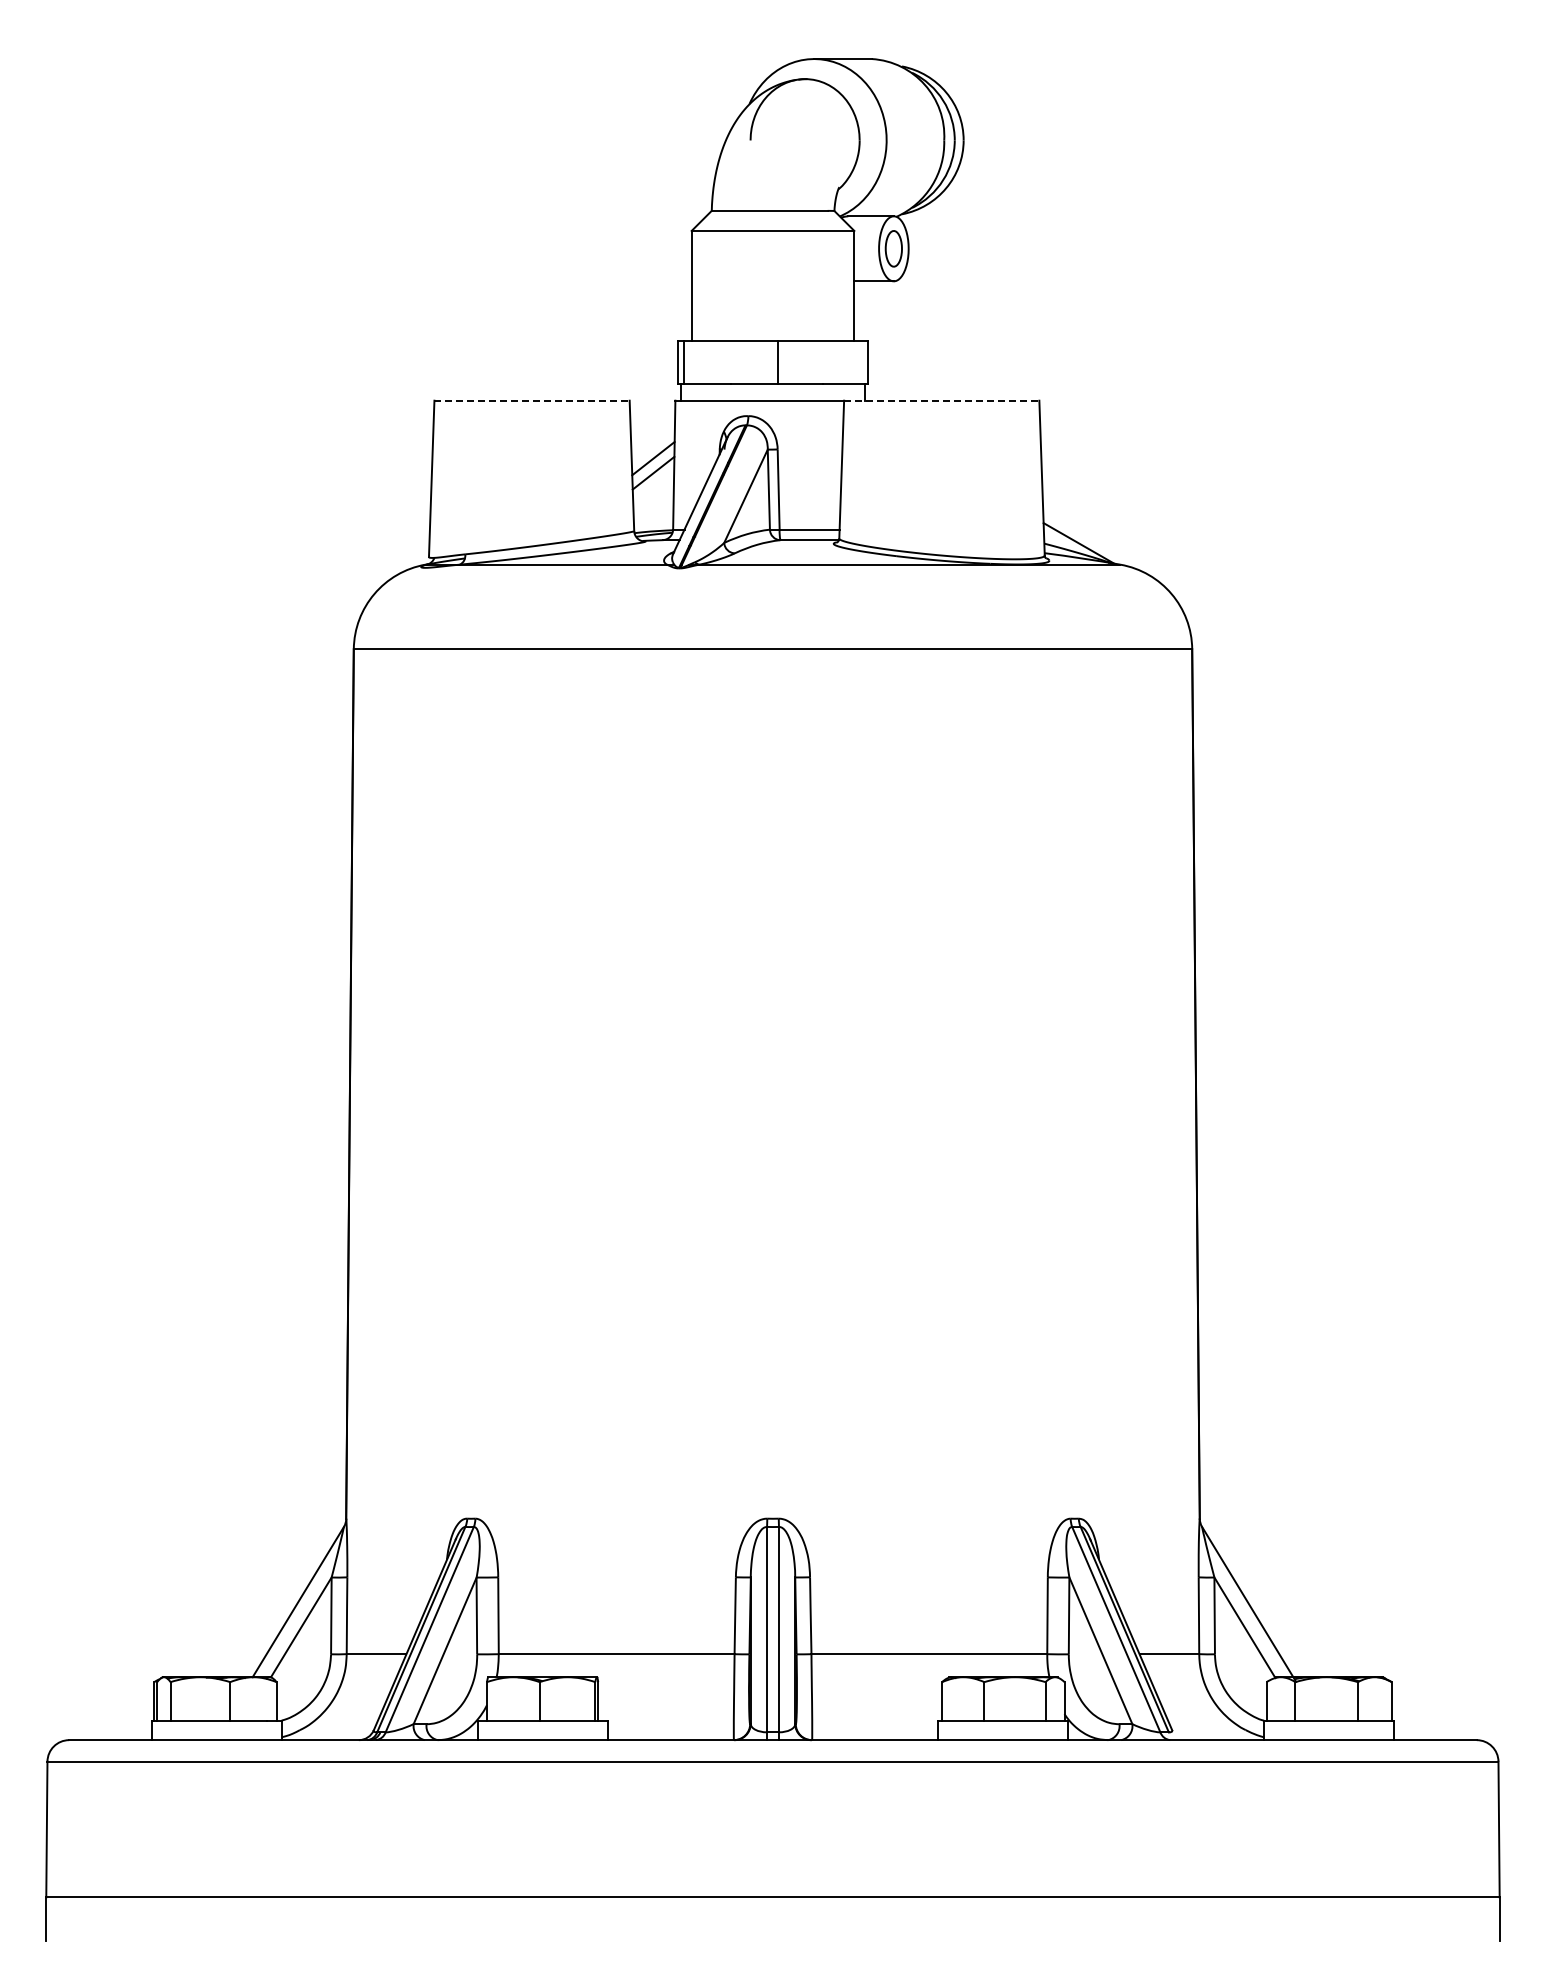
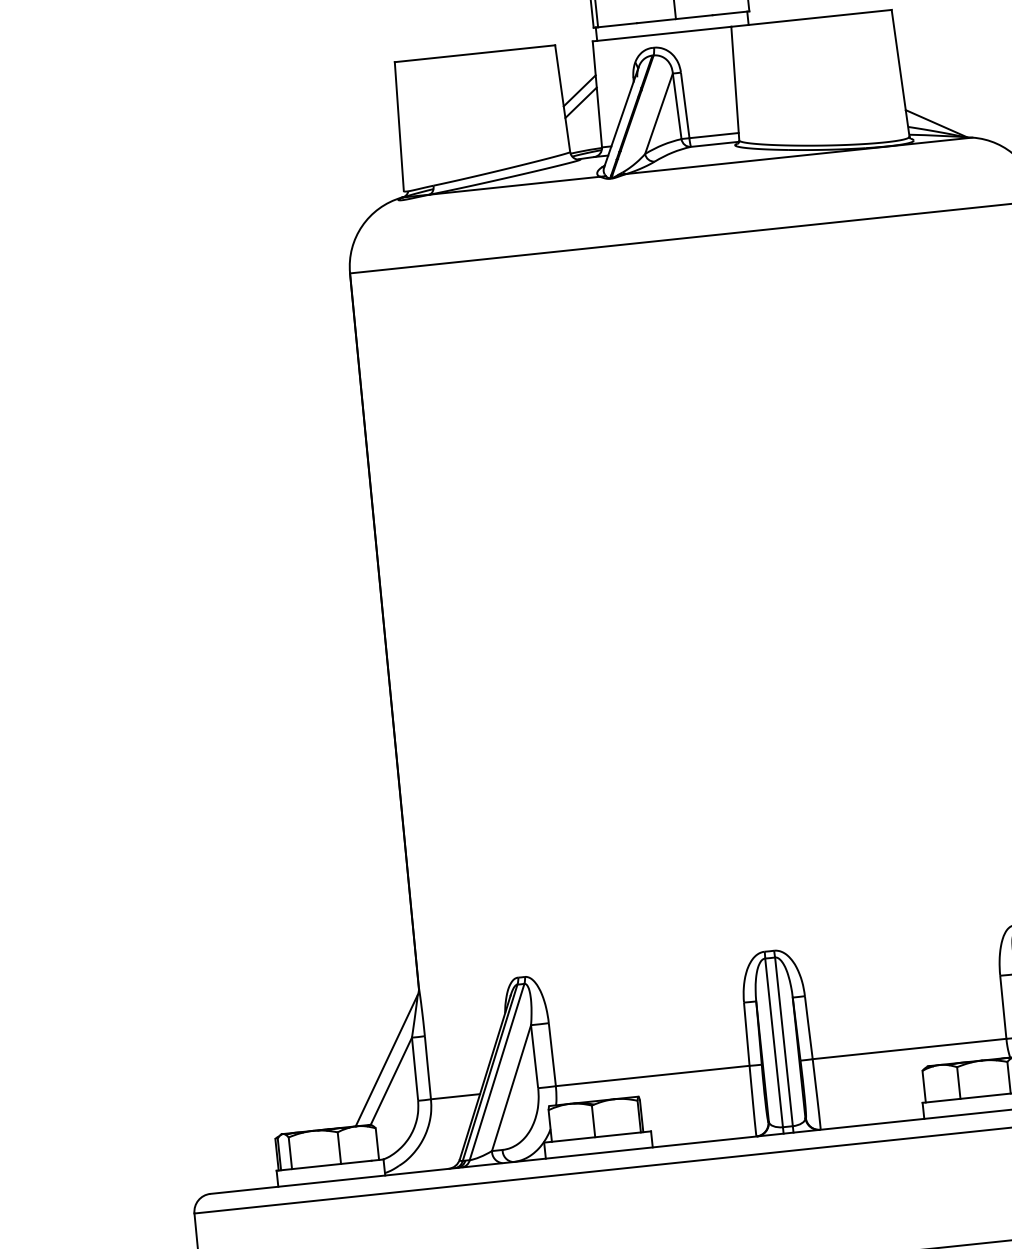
line: (532, 400) -> (475, 53), dashed -> solid
line: (941, 400) -> (811, 18), dashed -> solid

